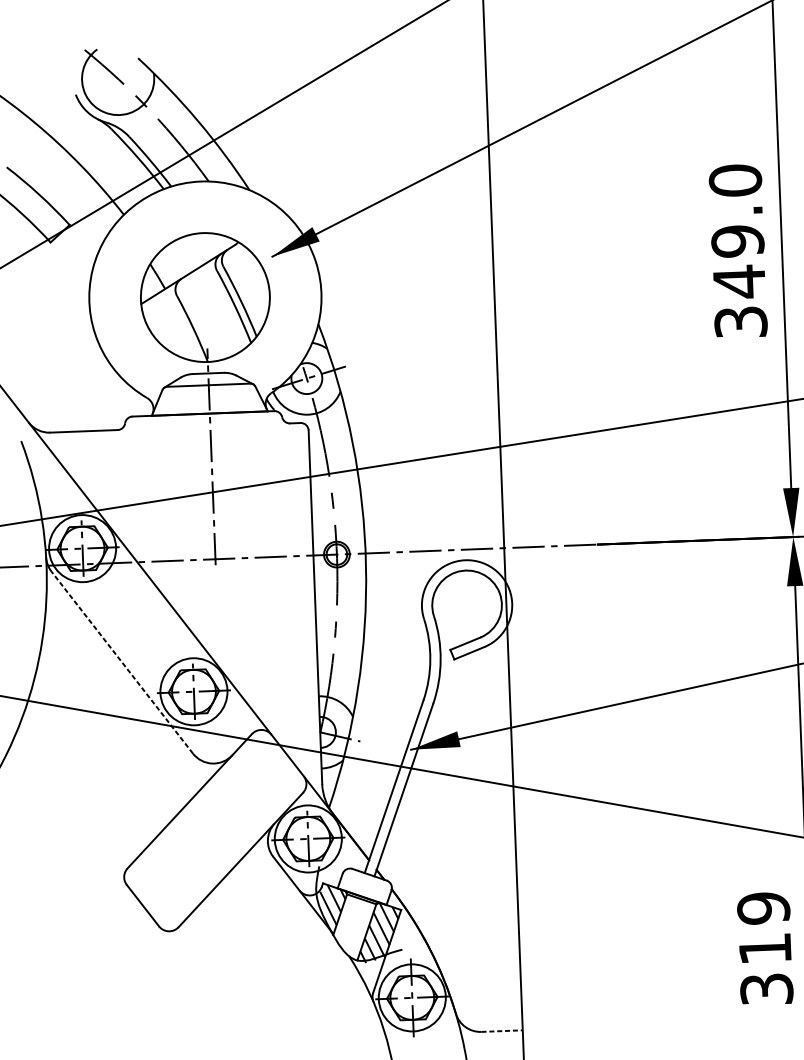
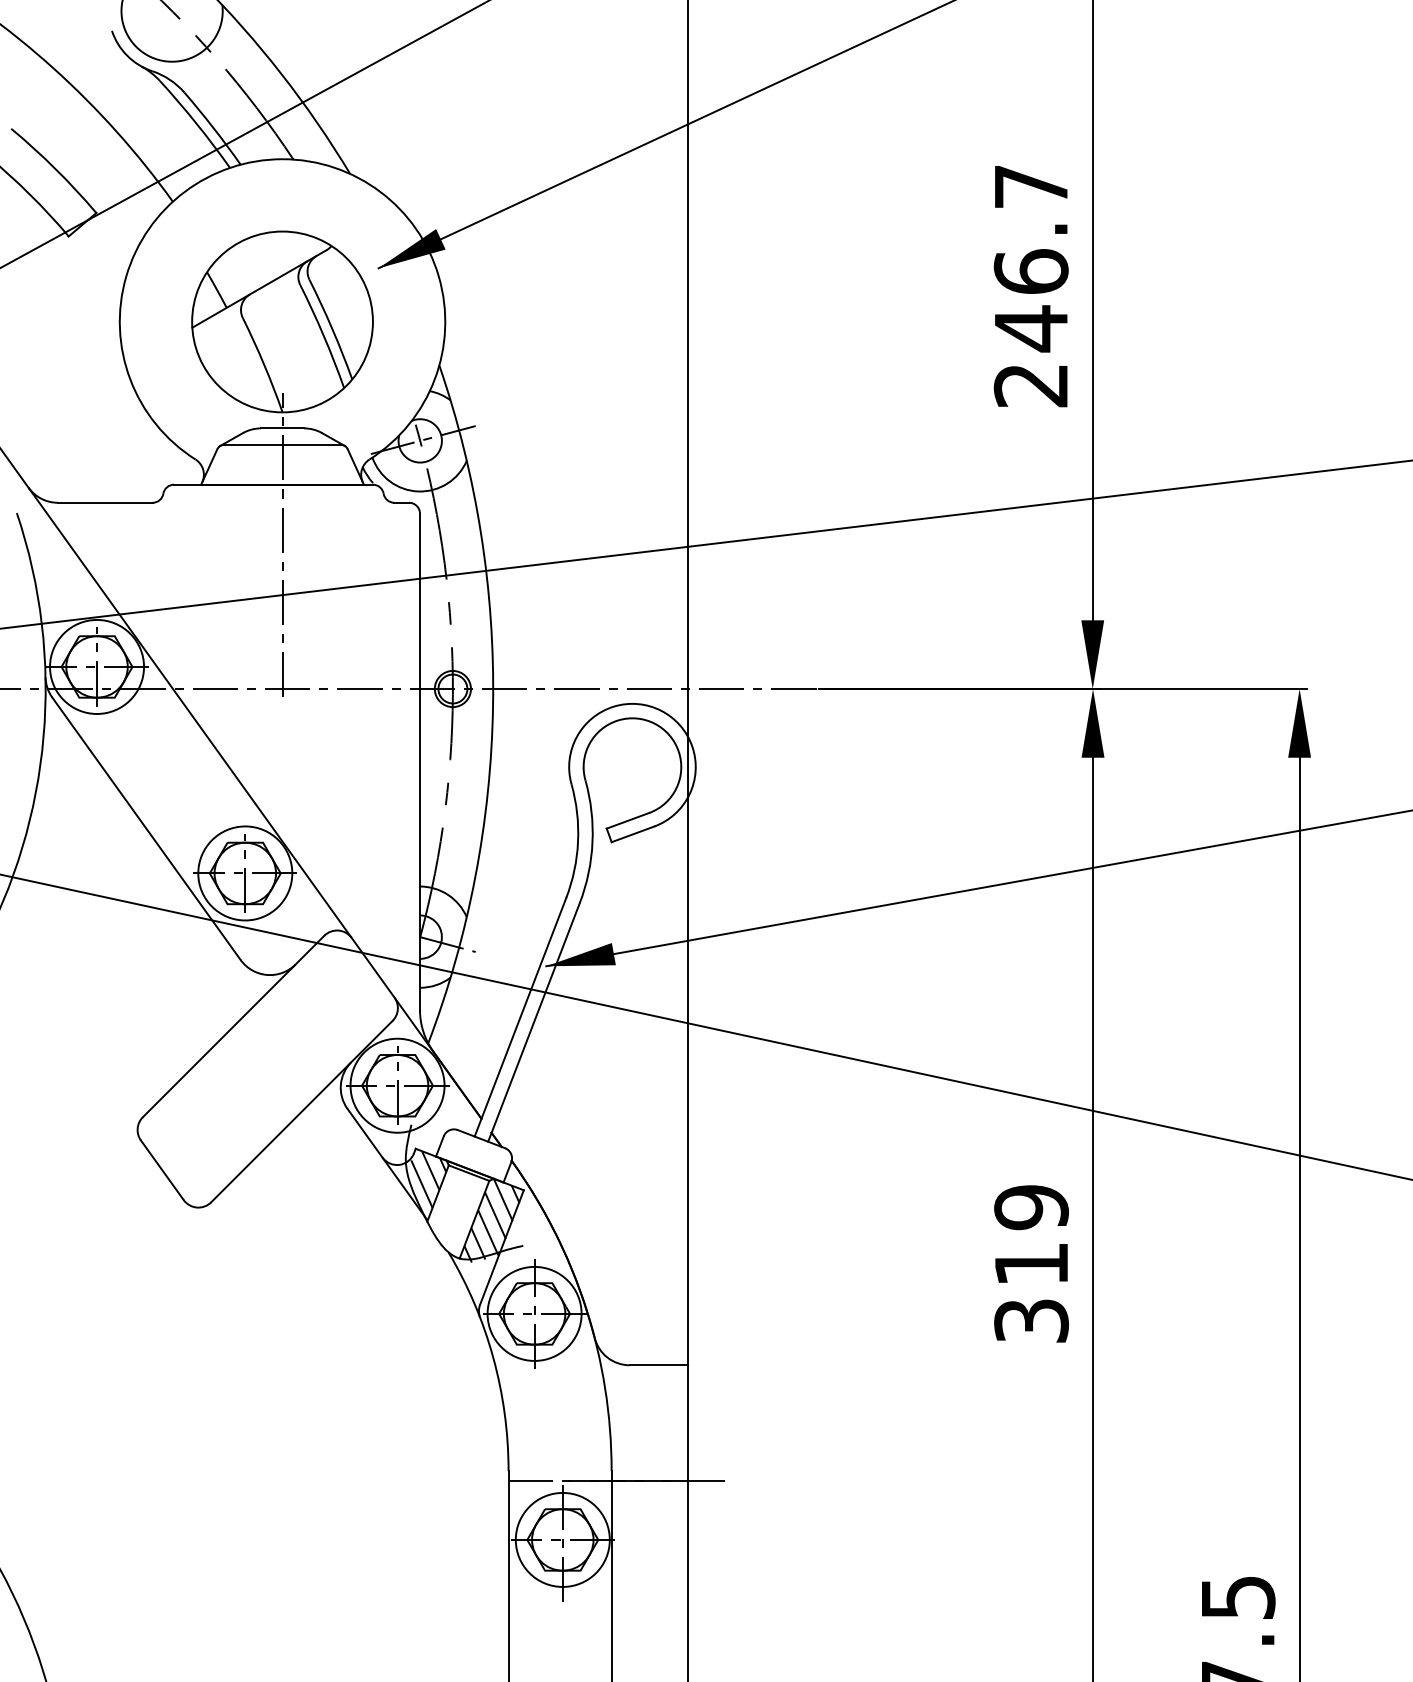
text: (737, 251) -> (1030, 285), 349.0 -> 246.7
line: (122, 662) -> (146, 828), dashed -> solid
line: (502, 1031) -> (658, 1365), dashed -> solid

